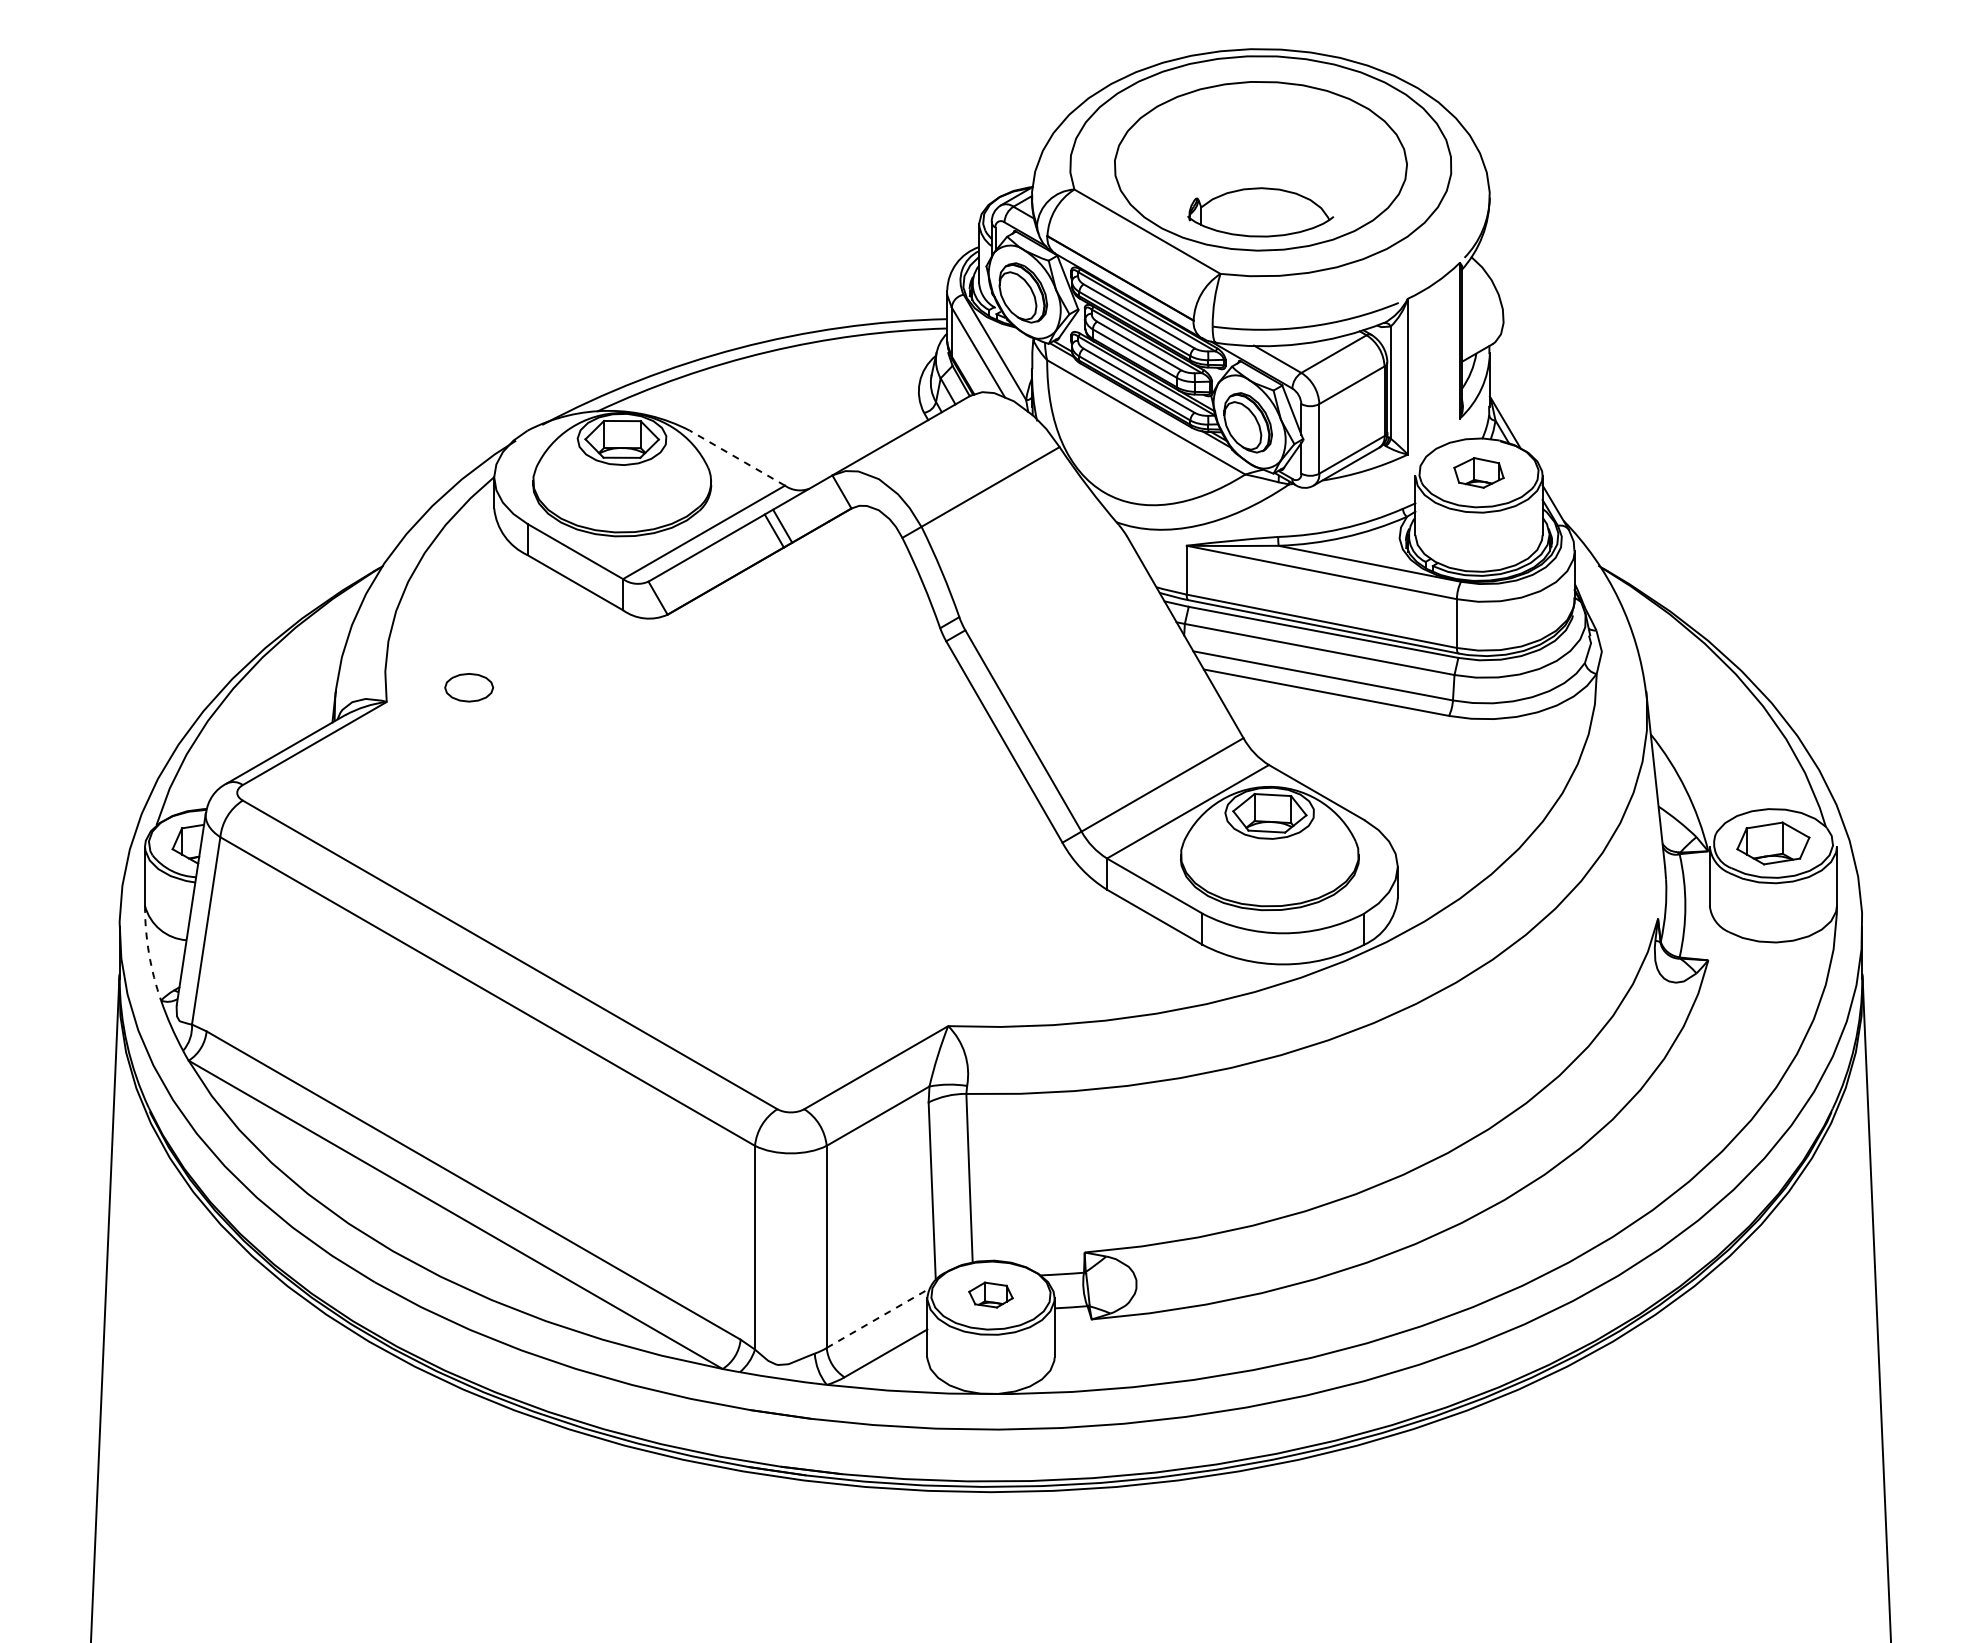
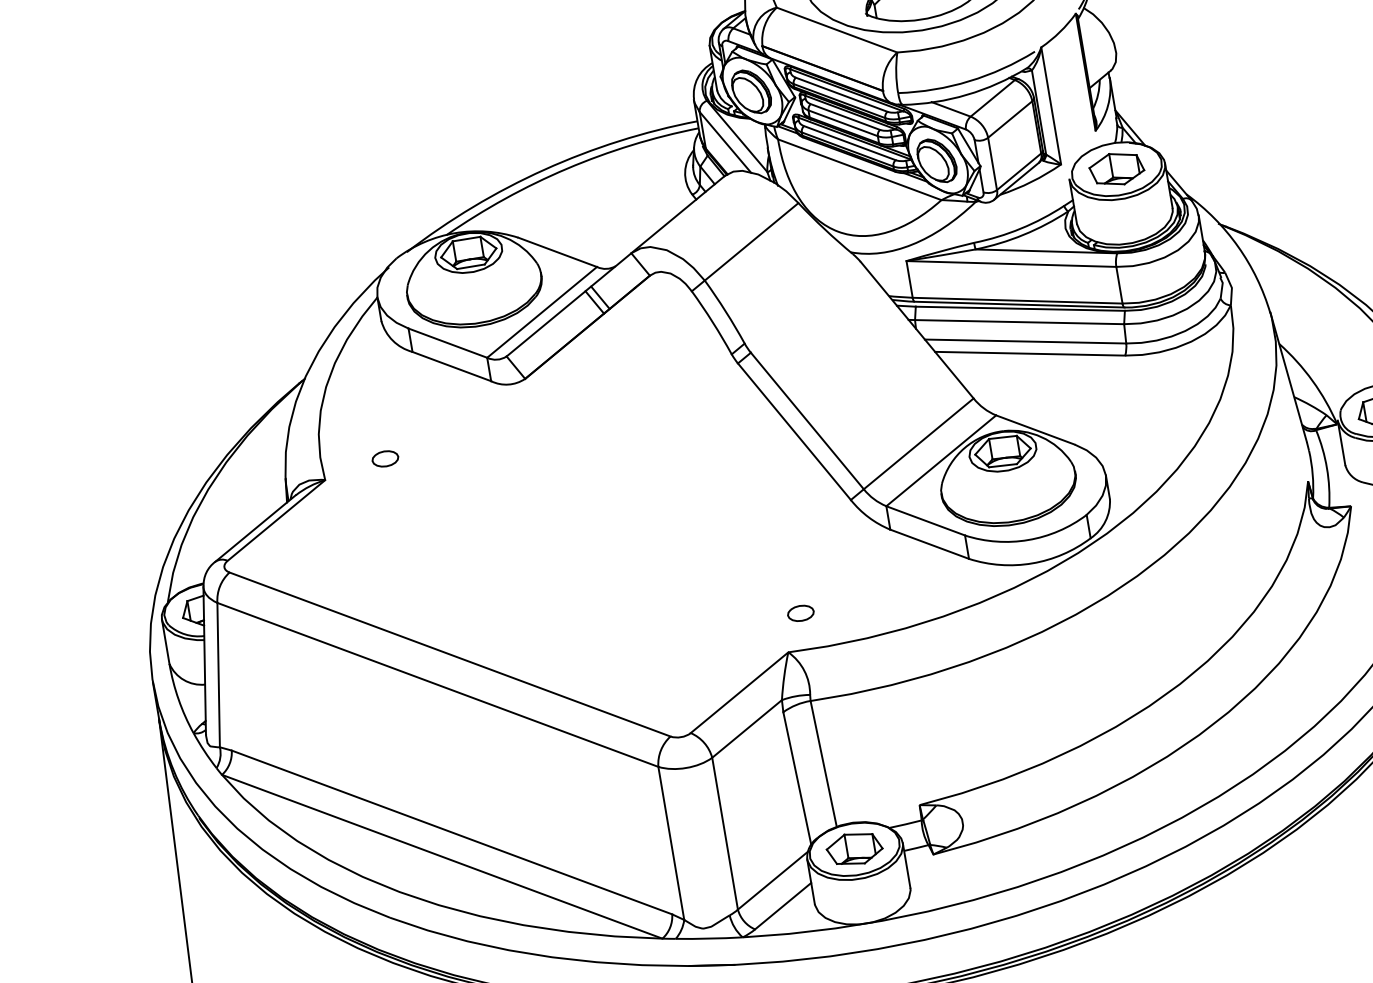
line: (736, 457) -> (556, 251), dashed -> solid
part: (1478, 472) -> (1116, 168), size x1.43
part: (469, 687) -> (385, 458), size x0.71
arc: (149, 953) -> (178, 699), dashed -> solid
part: (972, 978) -> (800, 613), added
part: (990, 1294) -> (854, 848), size x1.67
line: (878, 1317) -> (772, 880), dashed -> solid

